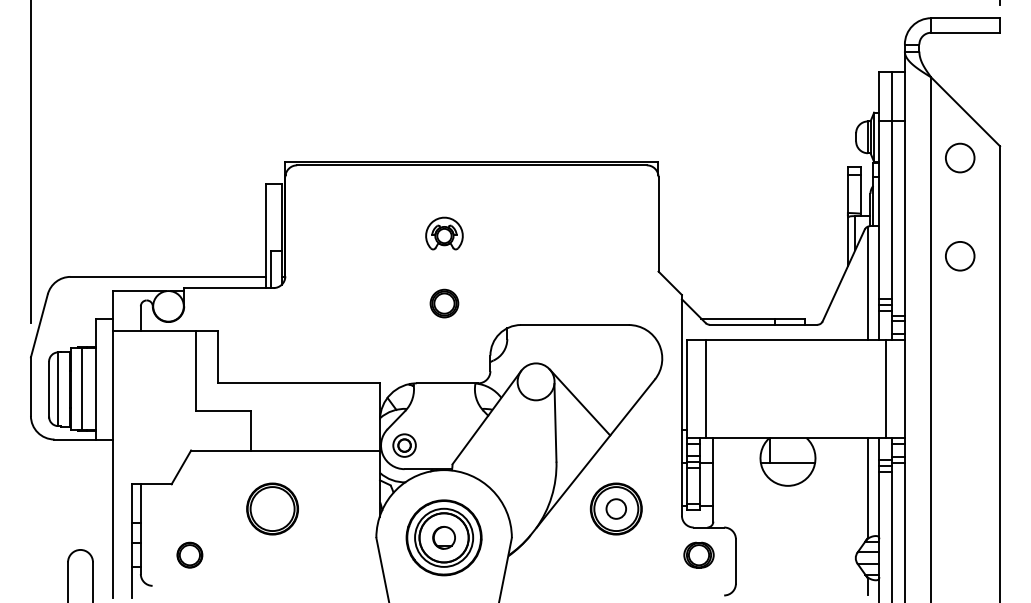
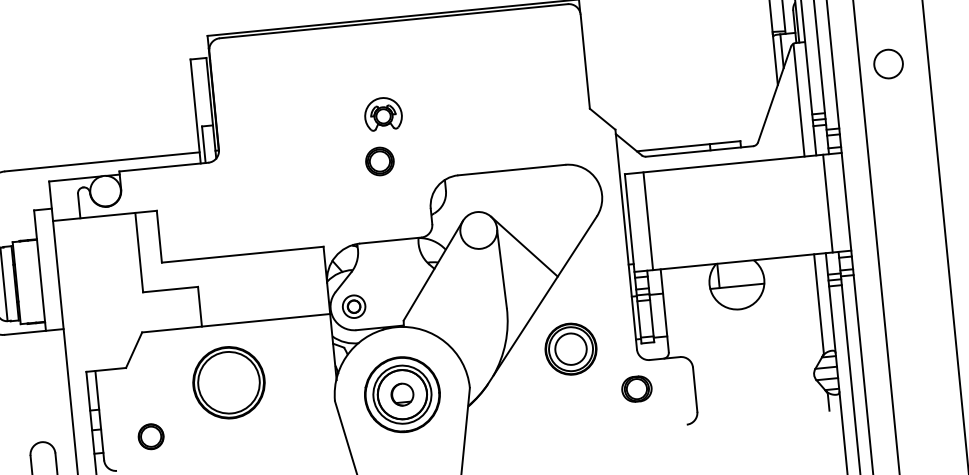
part: (444, 233) -> (383, 113), moved
line: (81, 389) -> (27, 282), removed
part: (272, 508) -> (228, 382), size x1.4
circle: (616, 508) -> (571, 348), size x1.6
part: (698, 554) -> (636, 388), moved

